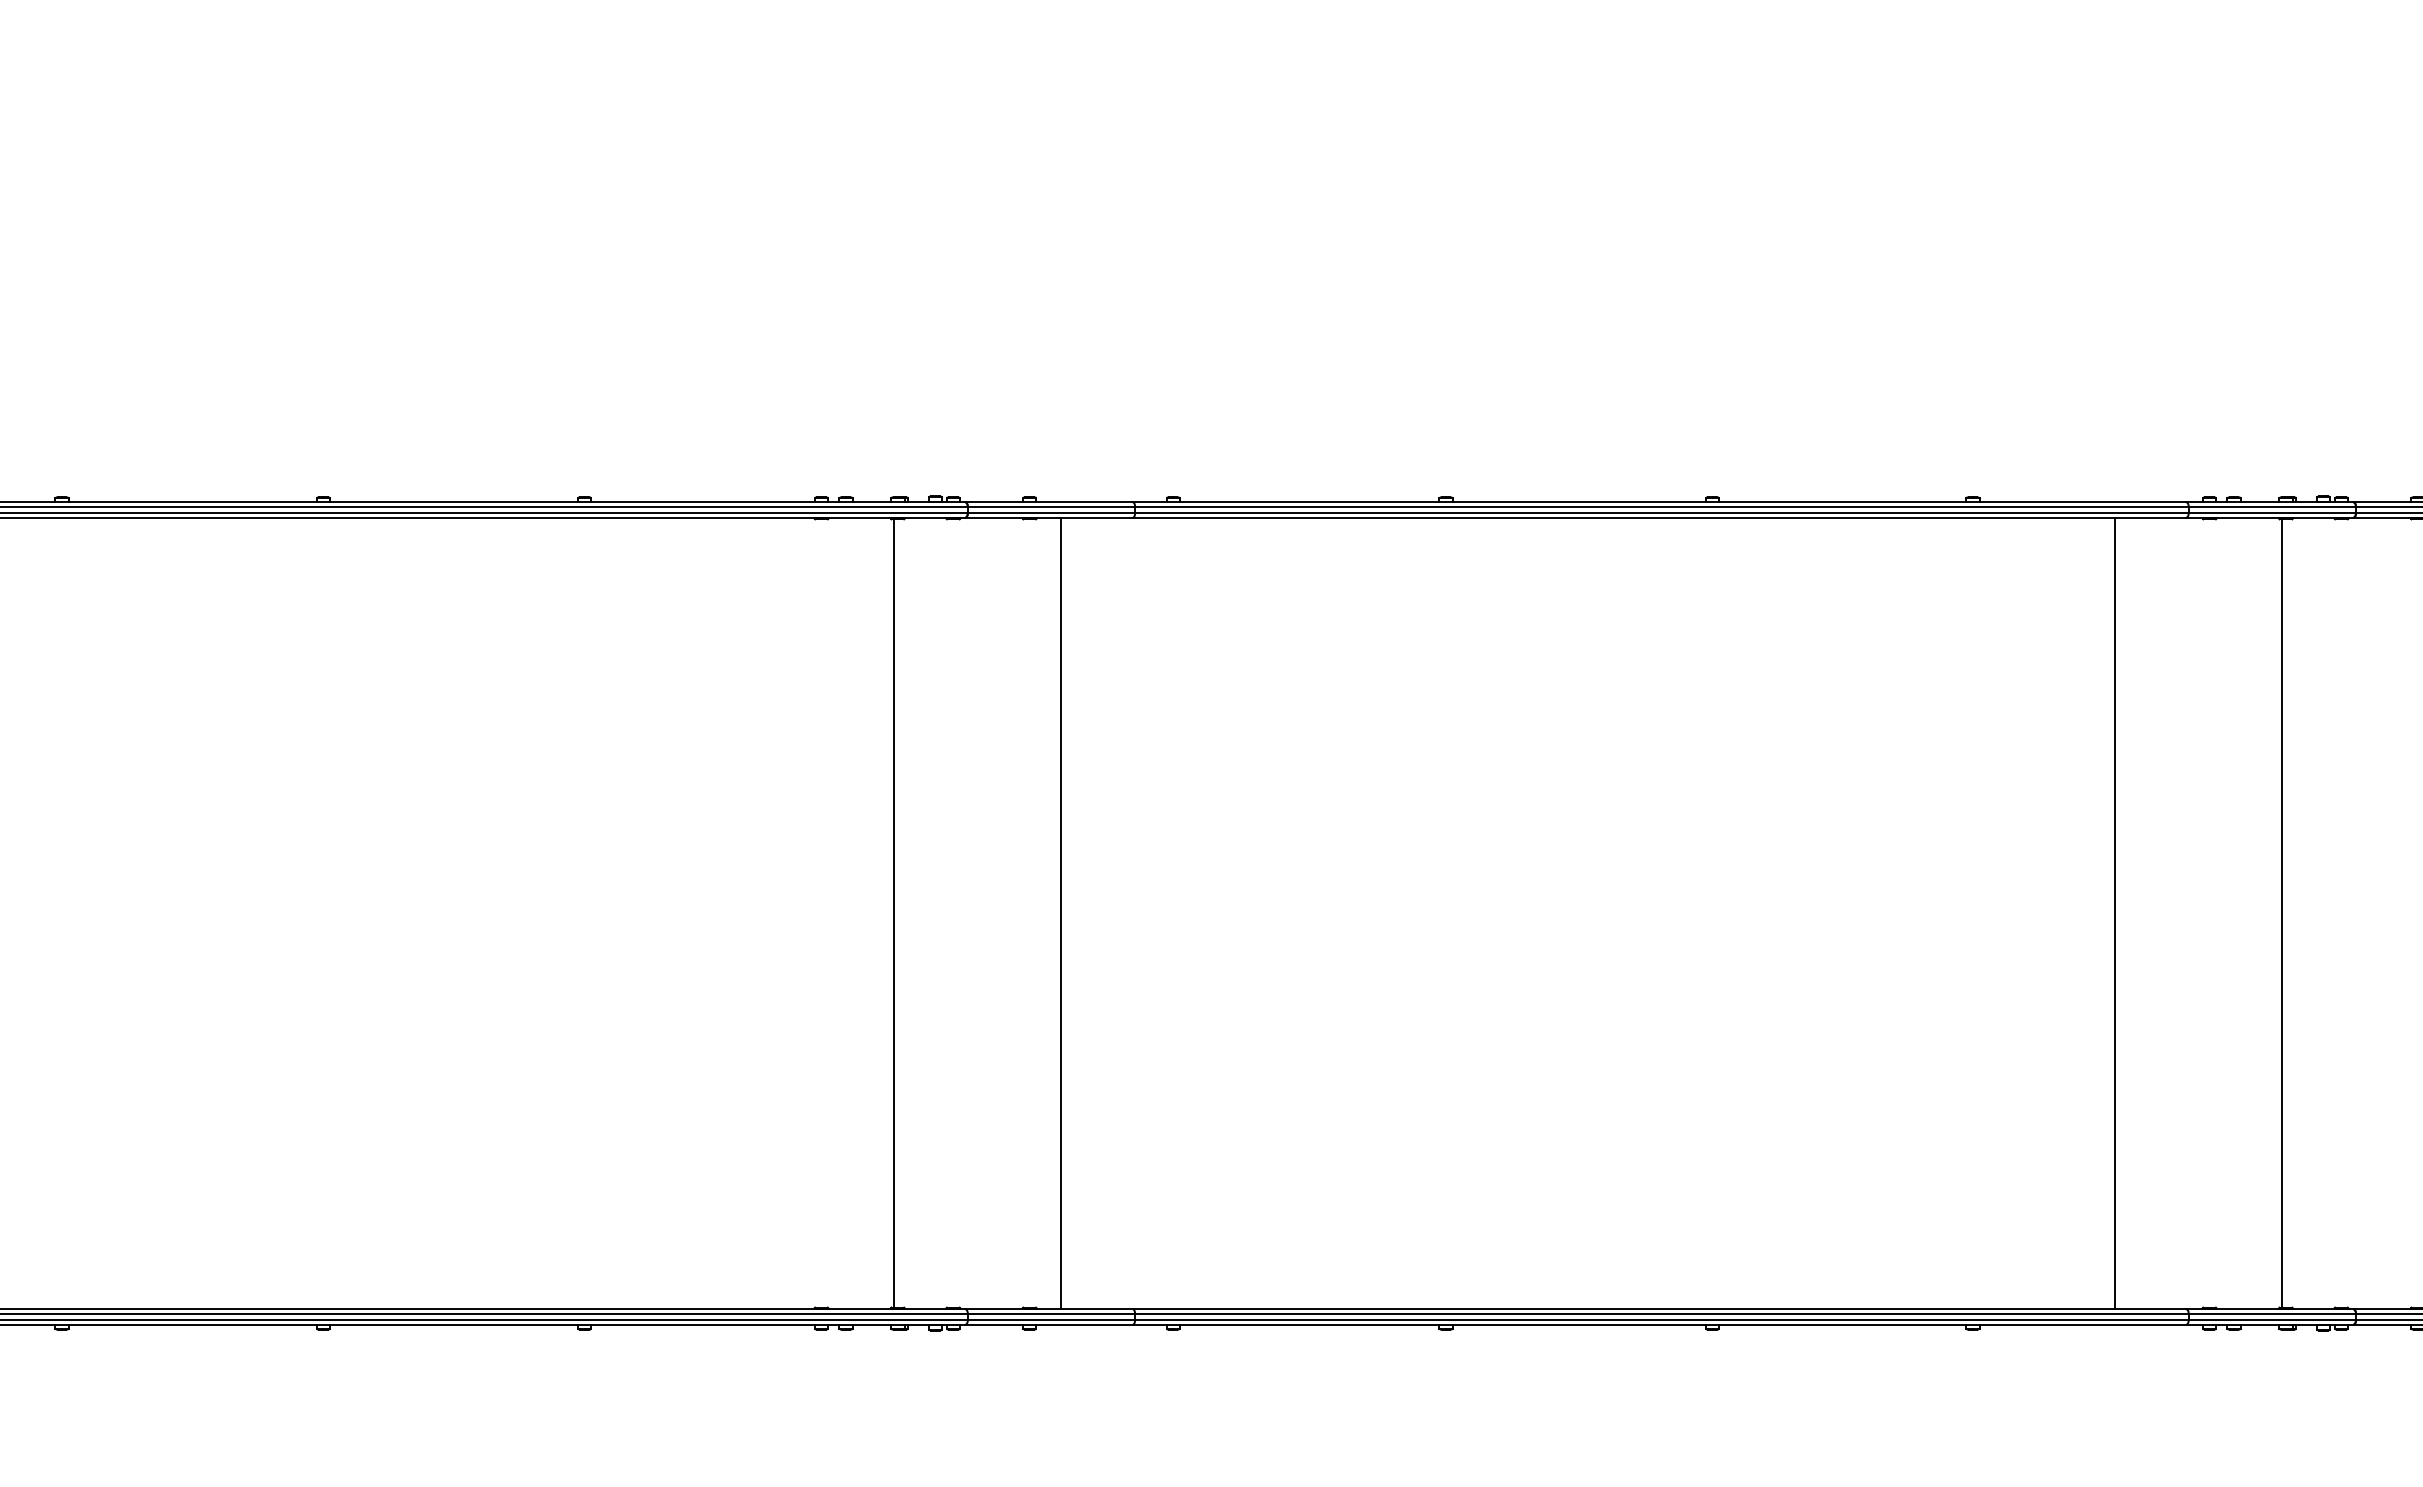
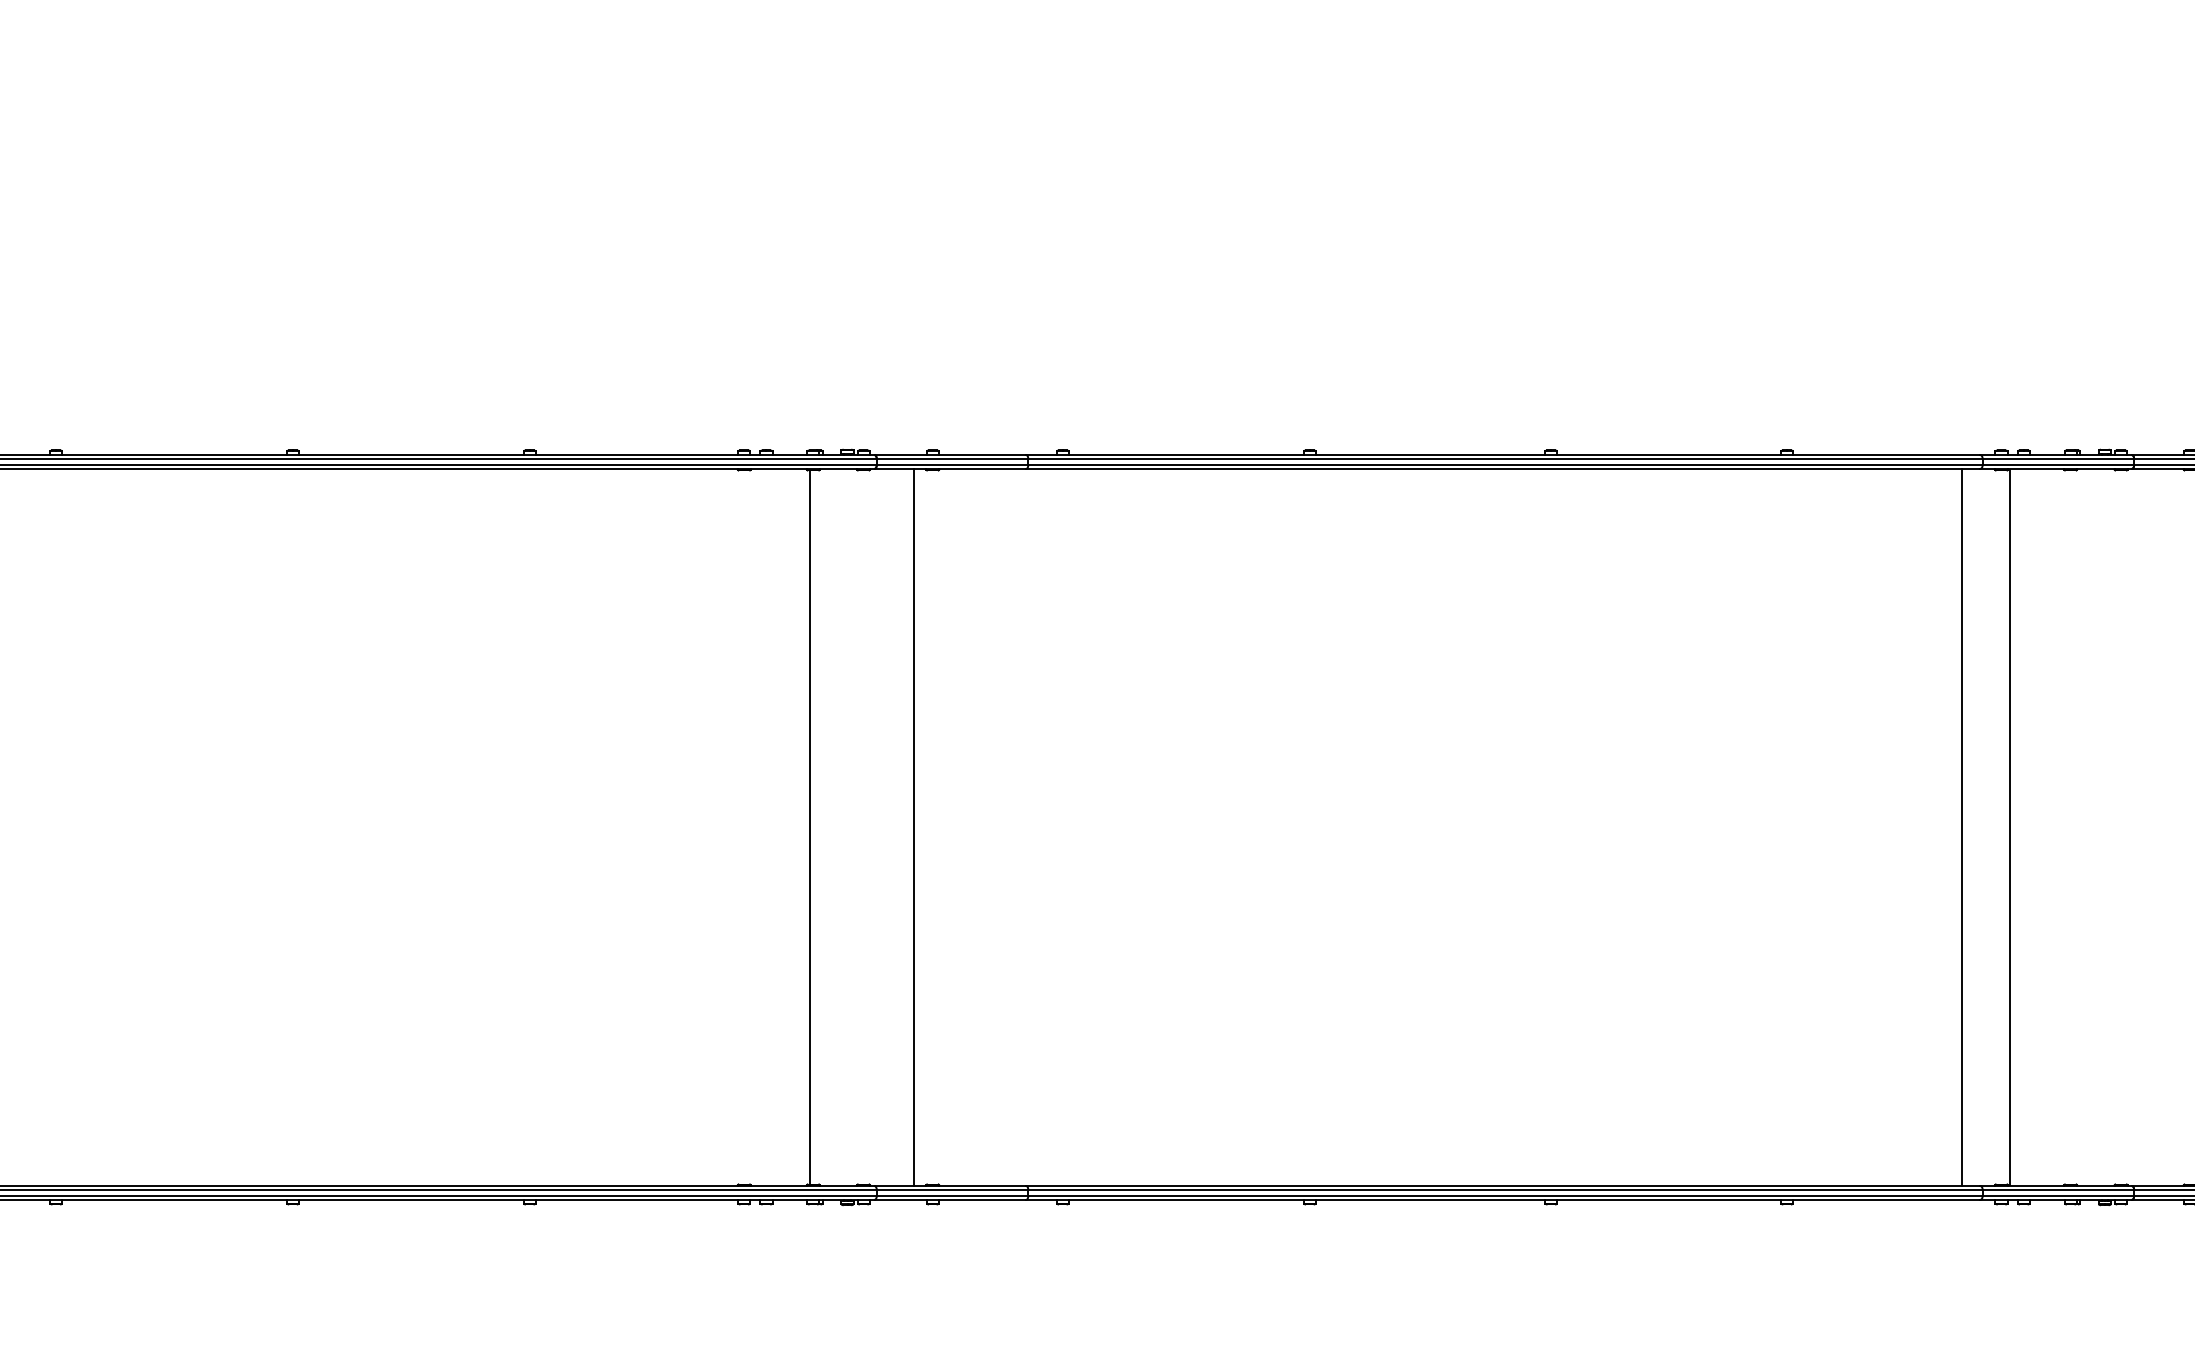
line: (1061, 913) -> (914, 827), moved
line: (2115, 913) -> (1962, 827), moved
line: (2282, 913) -> (2010, 827), moved

